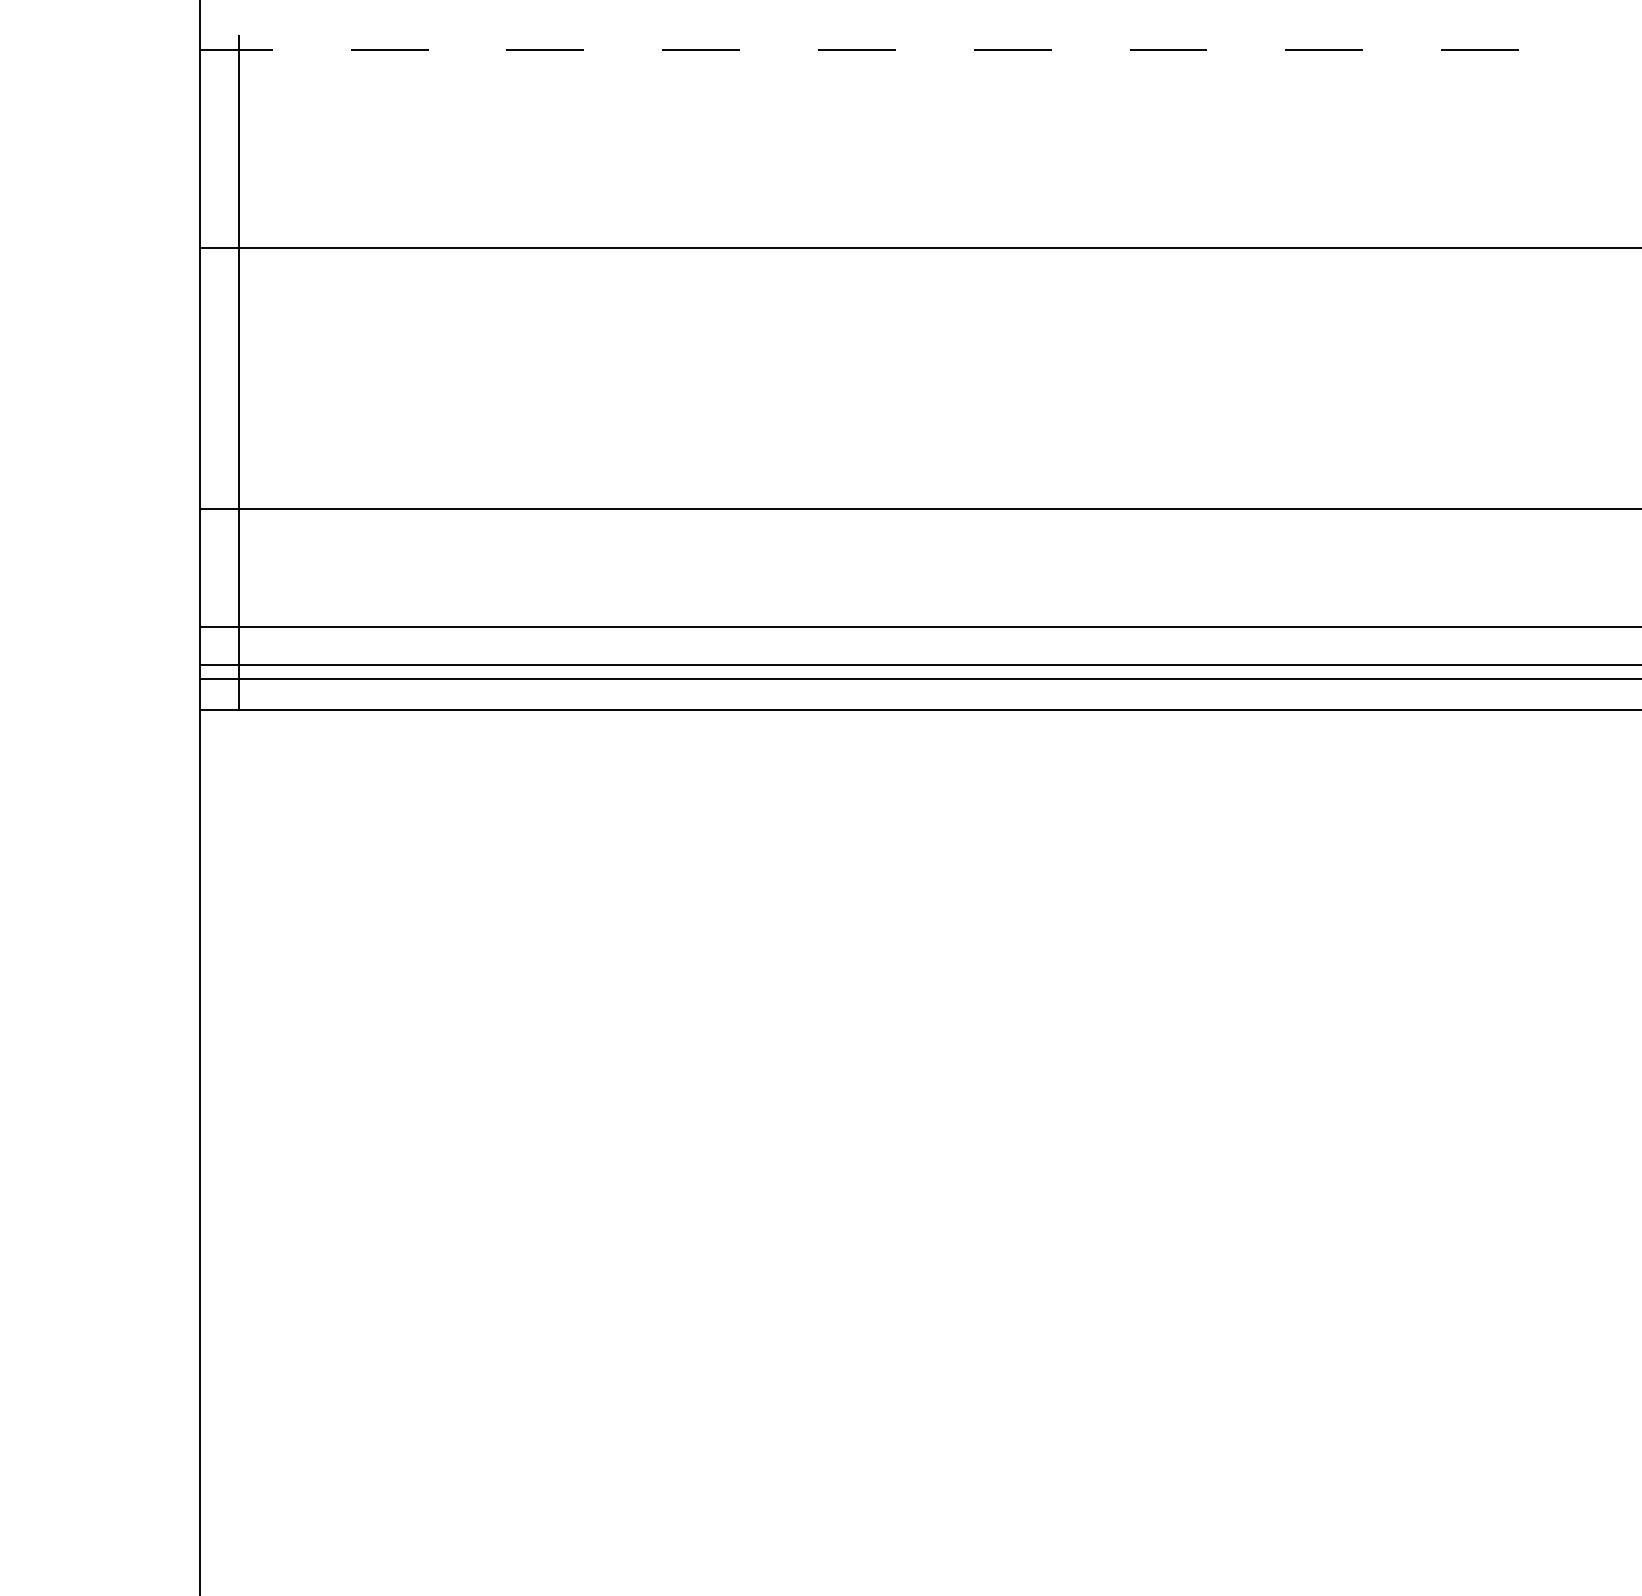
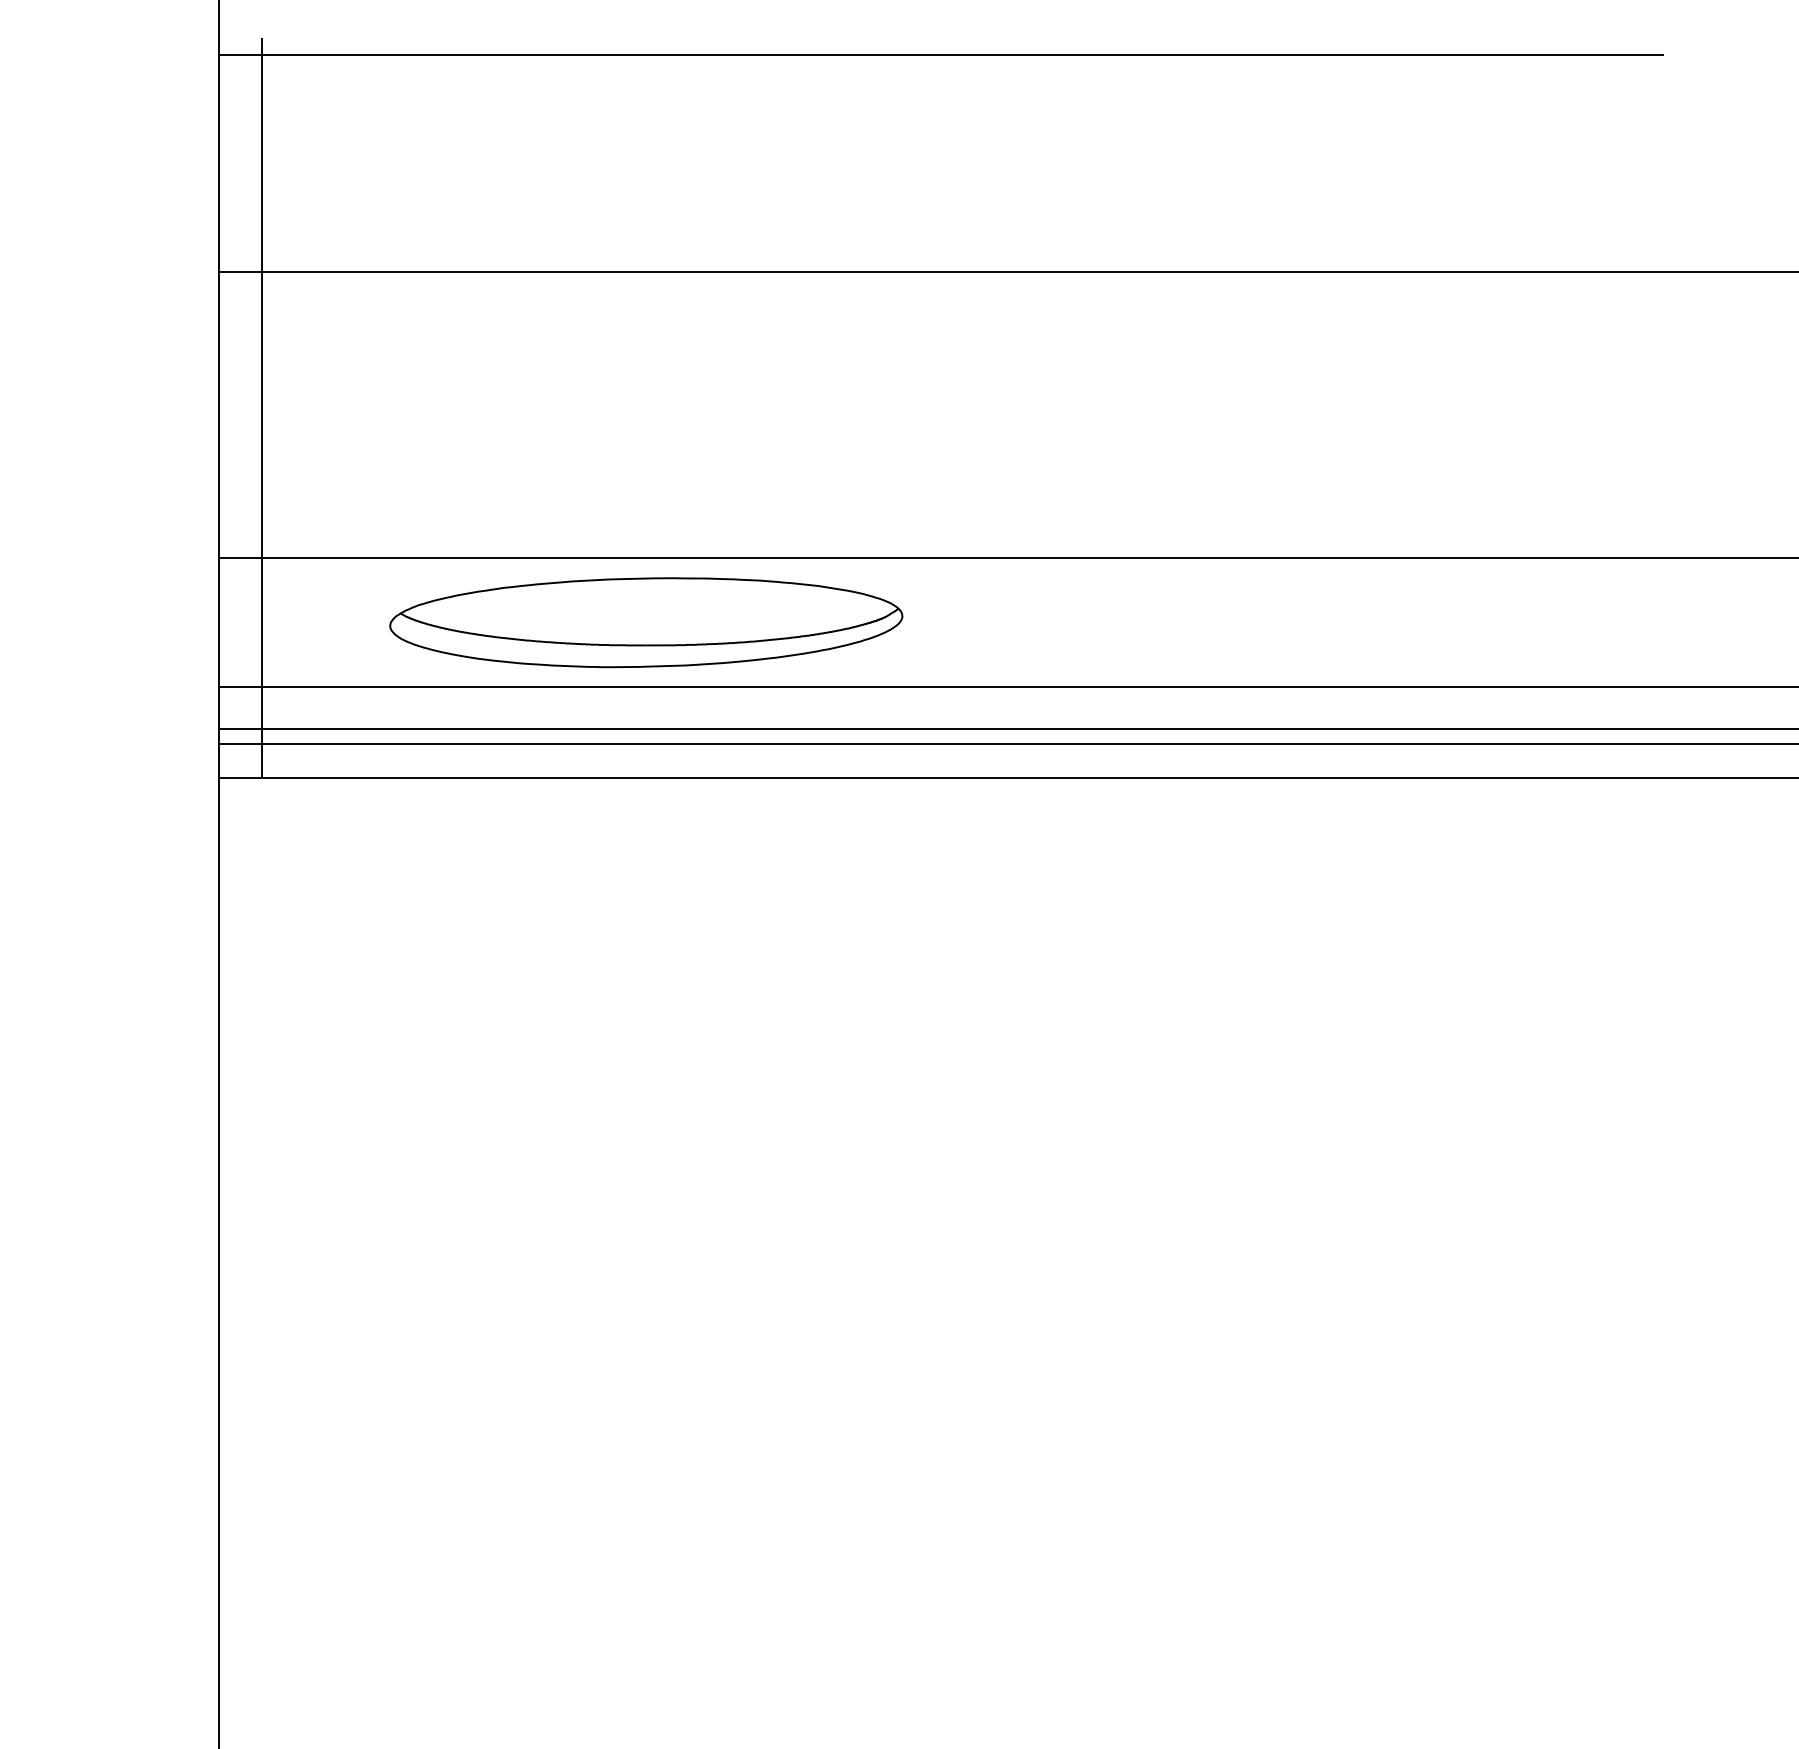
line: (879, 50) -> (963, 55), dashed -> solid
part: (589, 567) -> (645, 621), added

